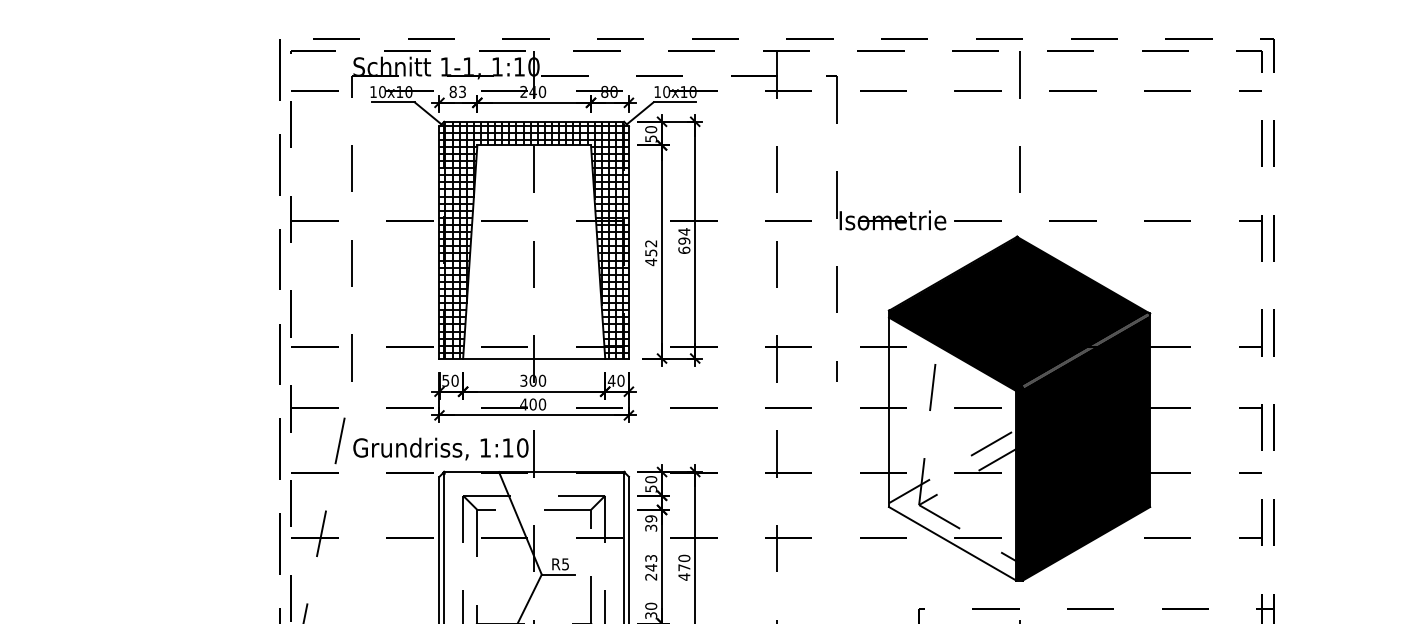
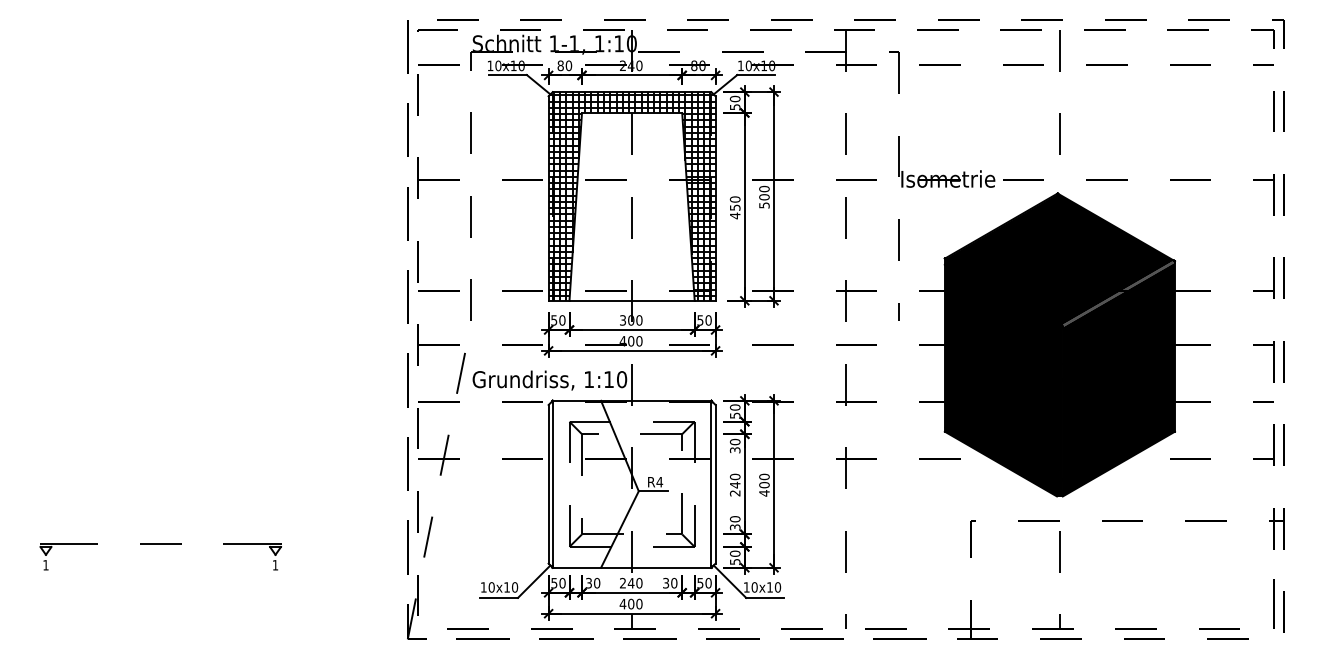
text: (462, 91) -> (568, 65), 83 -> 80
text: (684, 240) -> (764, 196), 694 -> 500
text: (651, 243) -> (735, 199), 452 -> 450
text: (611, 380) -> (700, 320), 40 -> 50
fill: (952, 448) -> (1000, 380), added
text: (651, 519) -> (735, 442), 39 -> 30
text: (651, 557) -> (735, 476), 243 -> 240
text: (565, 564) -> (659, 482), R5 -> R4
text: (684, 568) -> (764, 485), 470 -> 400

